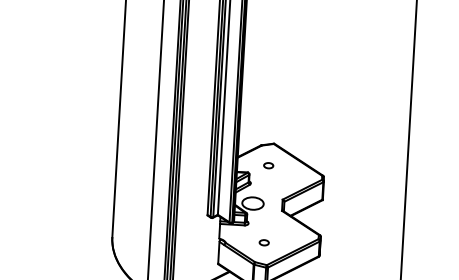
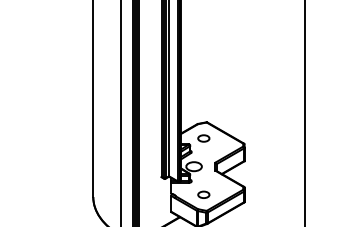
part: (268, 165) -> (203, 138), size x1.67
part: (263, 242) -> (203, 194), size x1.67

